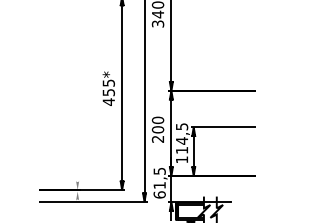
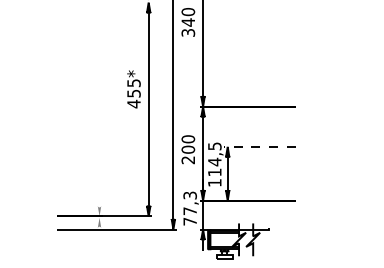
text: (108, 88) -> (133, 89), moved
line: (223, 126) -> (260, 146), solid -> dashed
text: (159, 183) -> (189, 208), 61,5 -> 77,3

